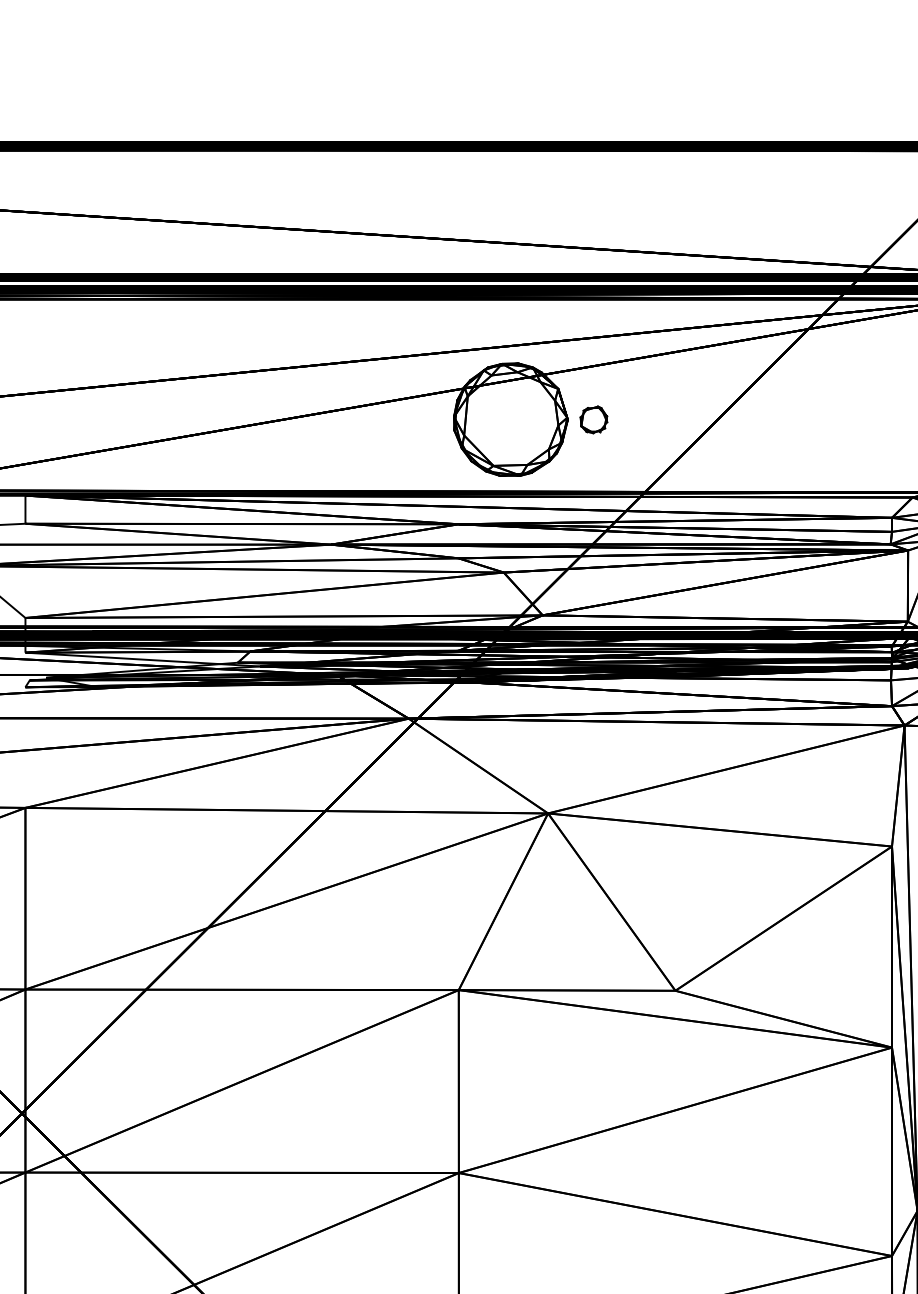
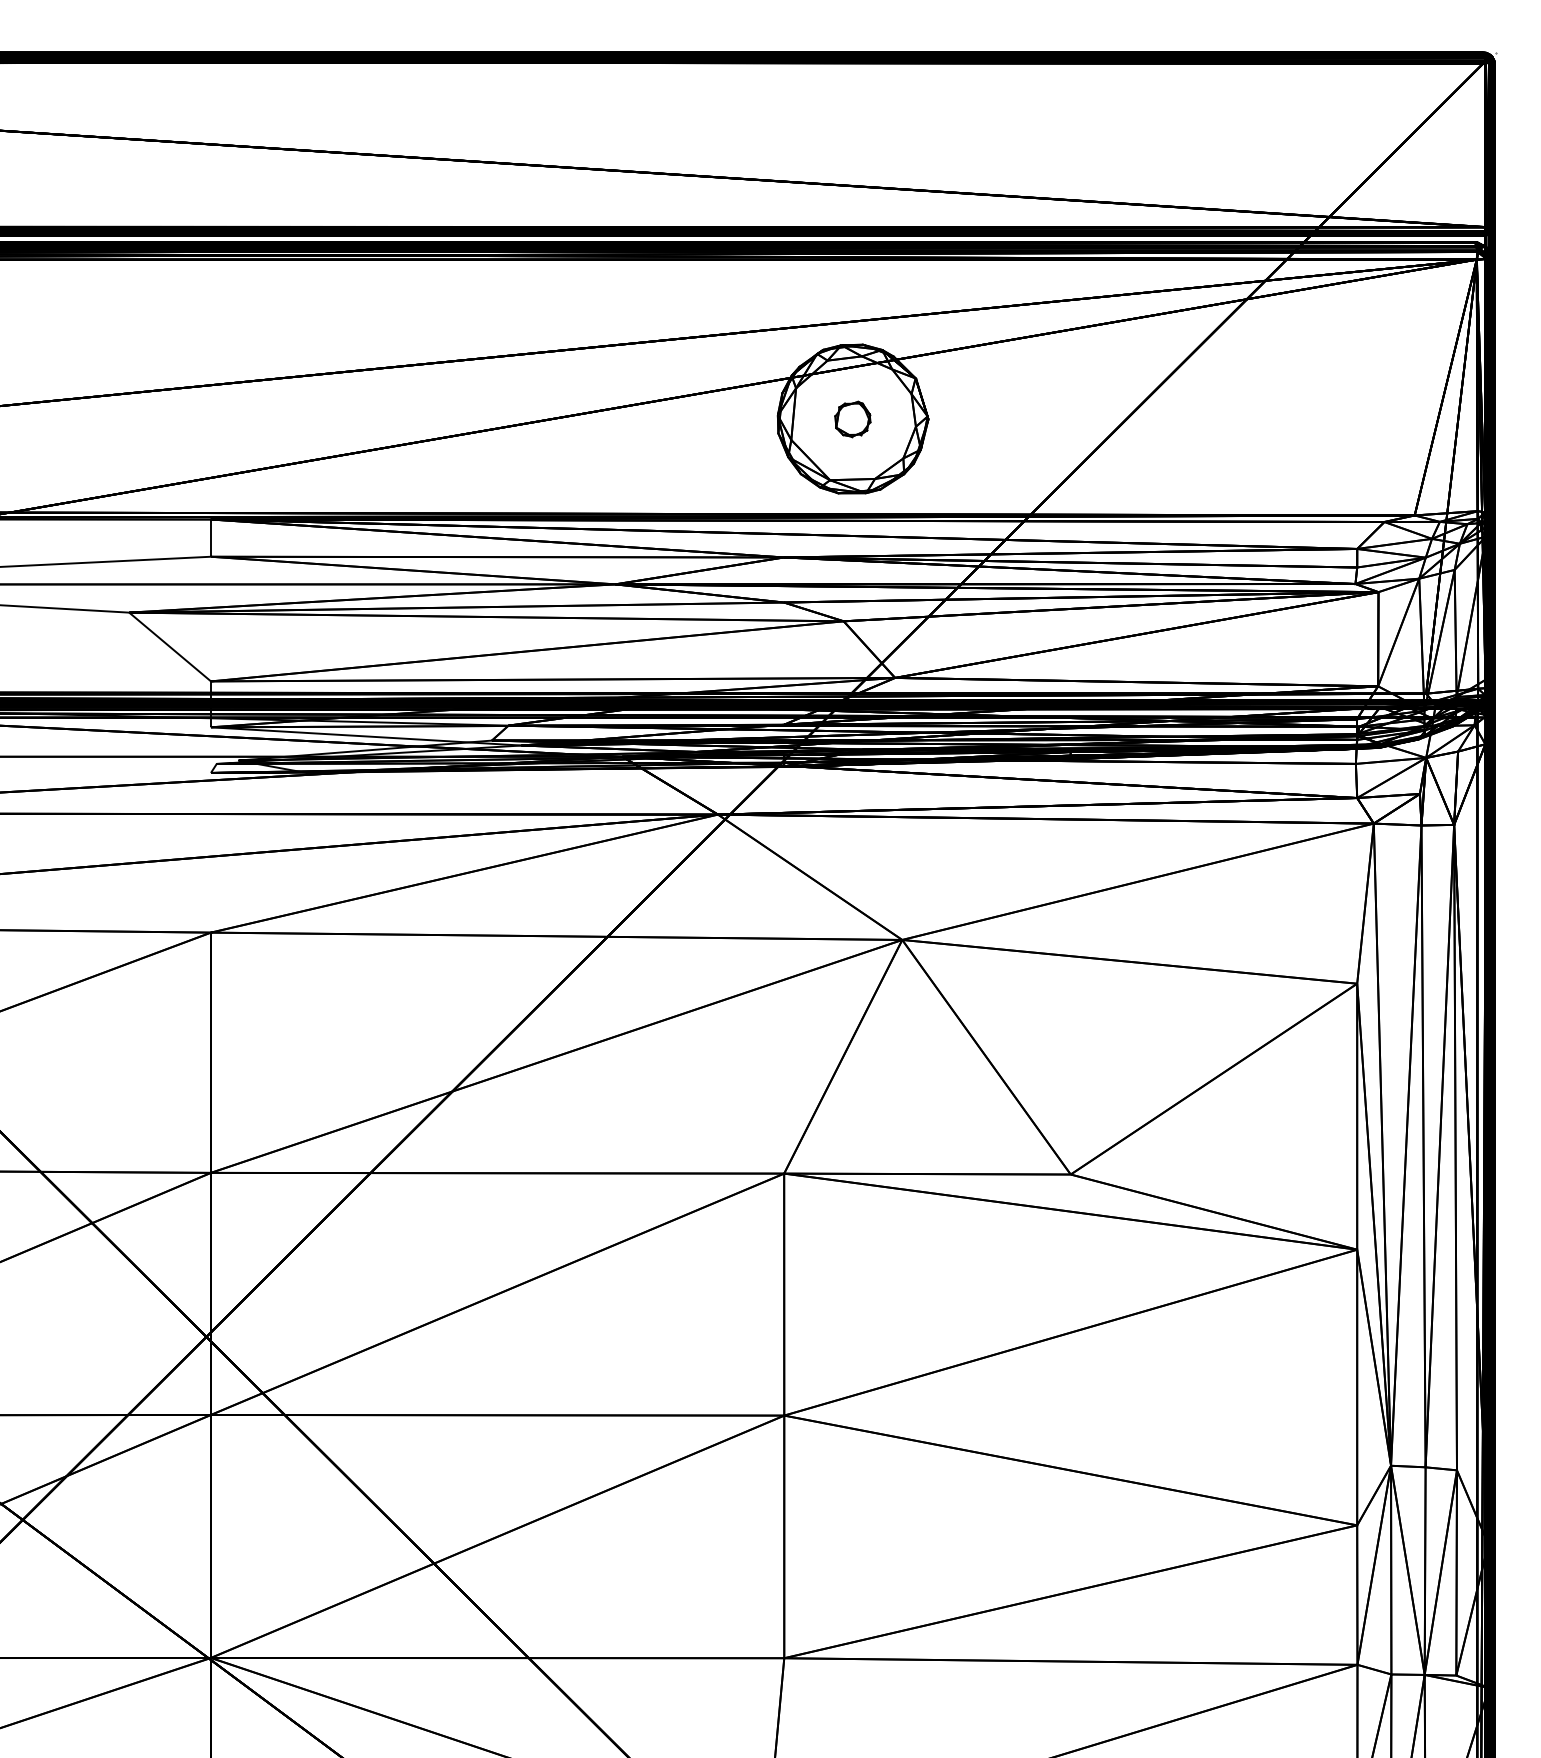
part: (593, 419) -> (852, 419), moved

